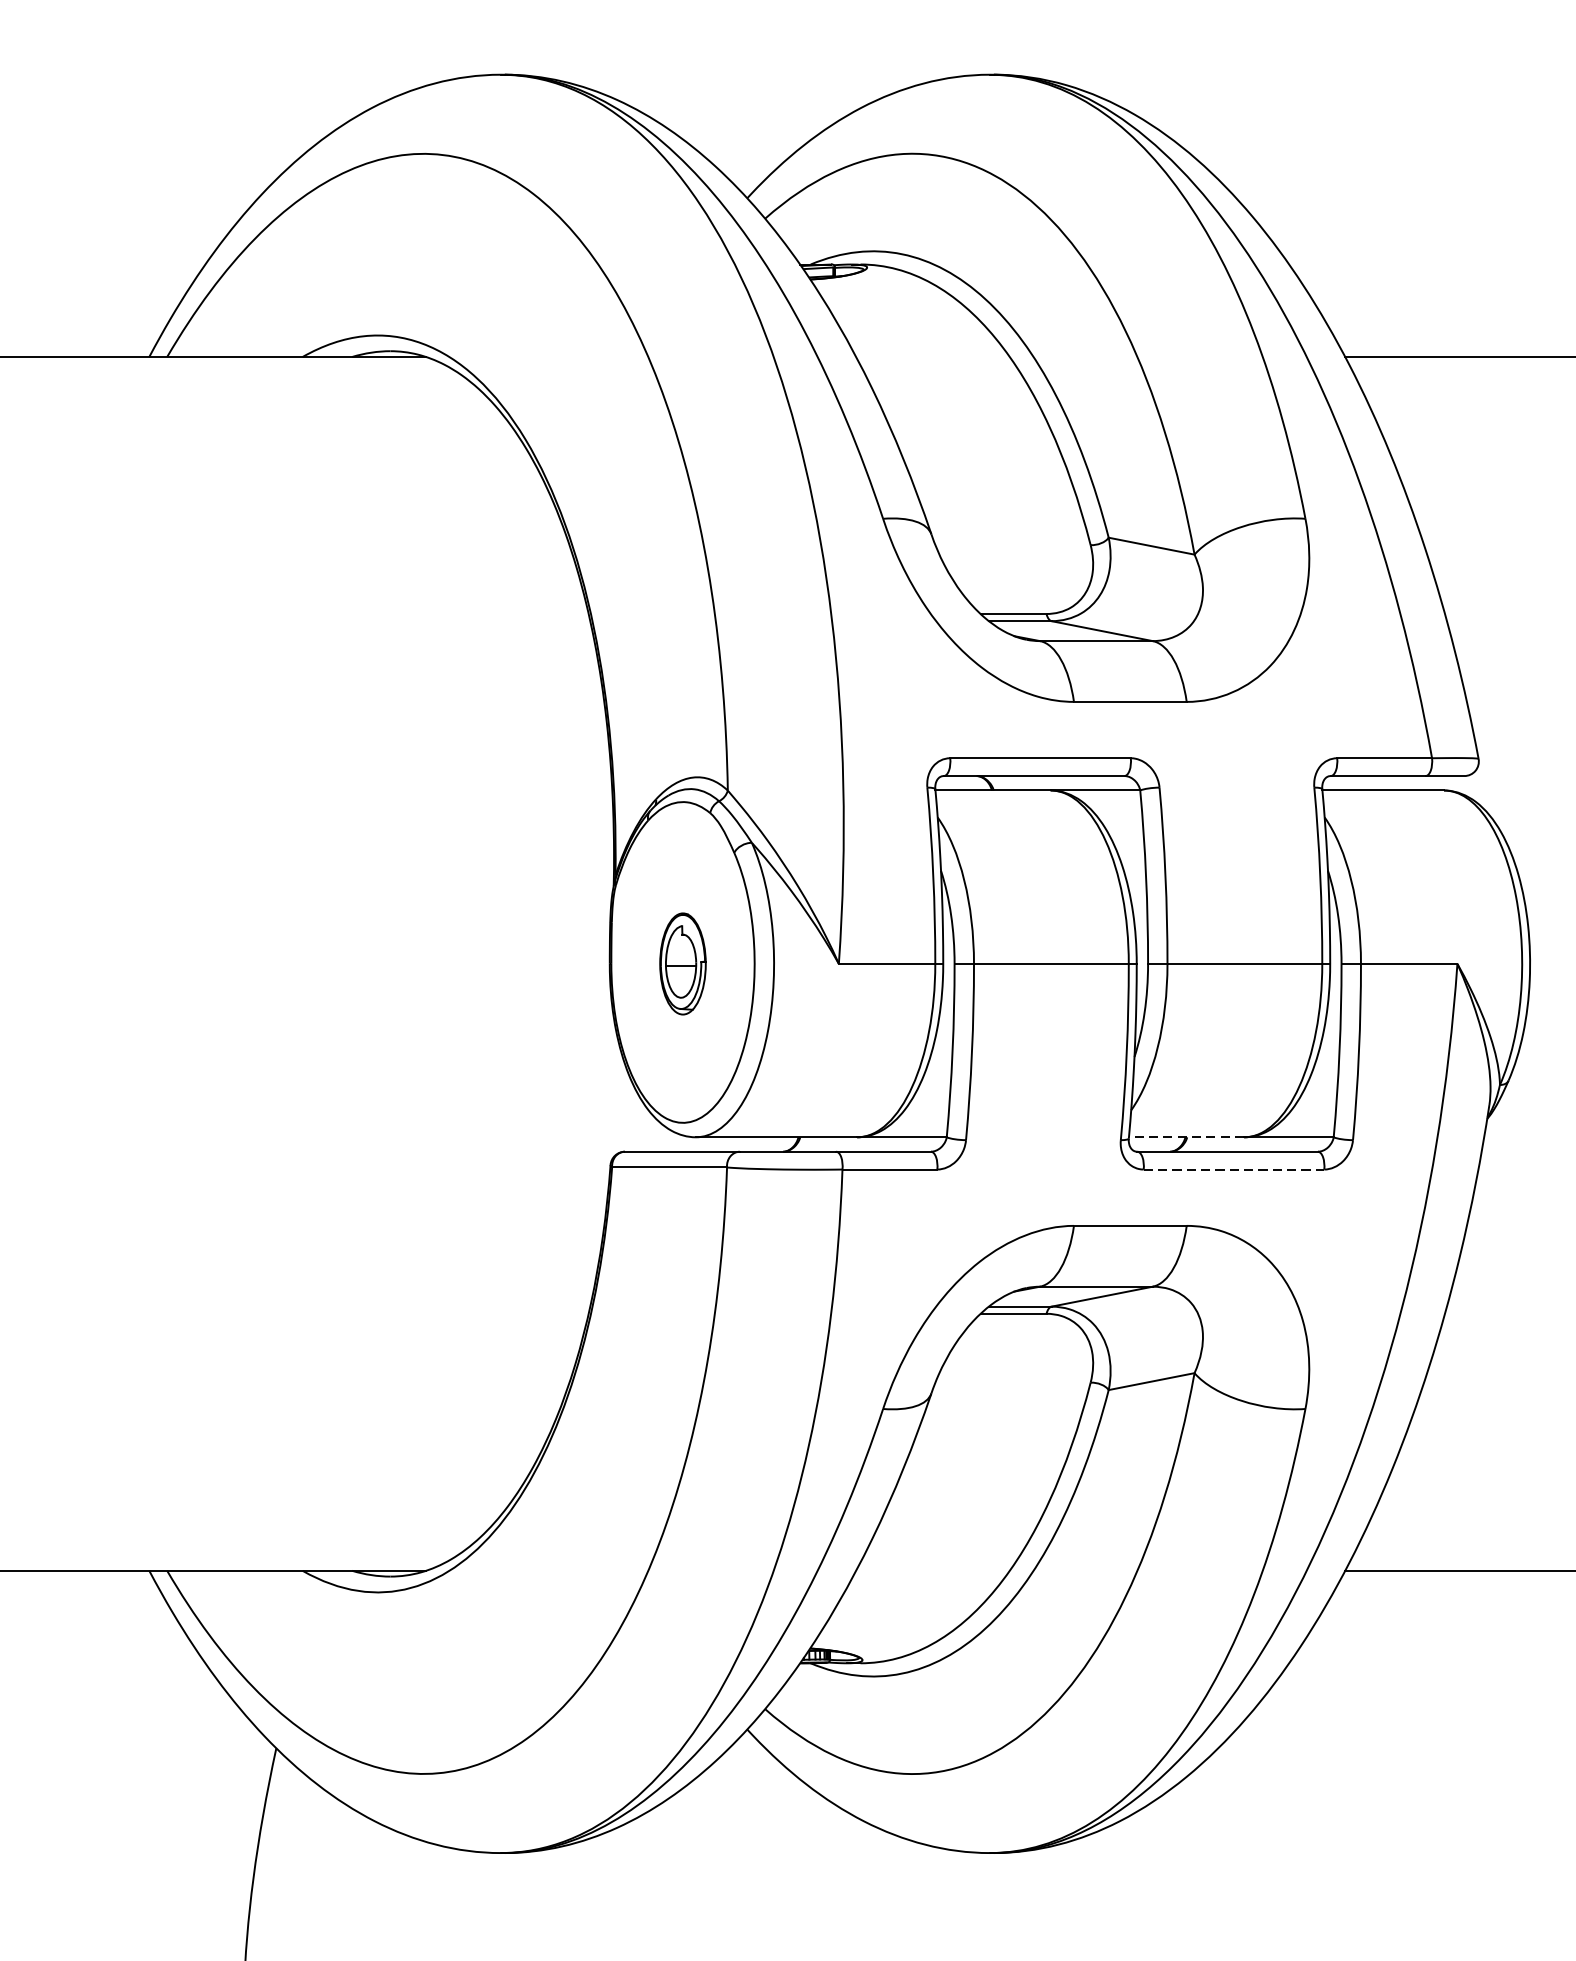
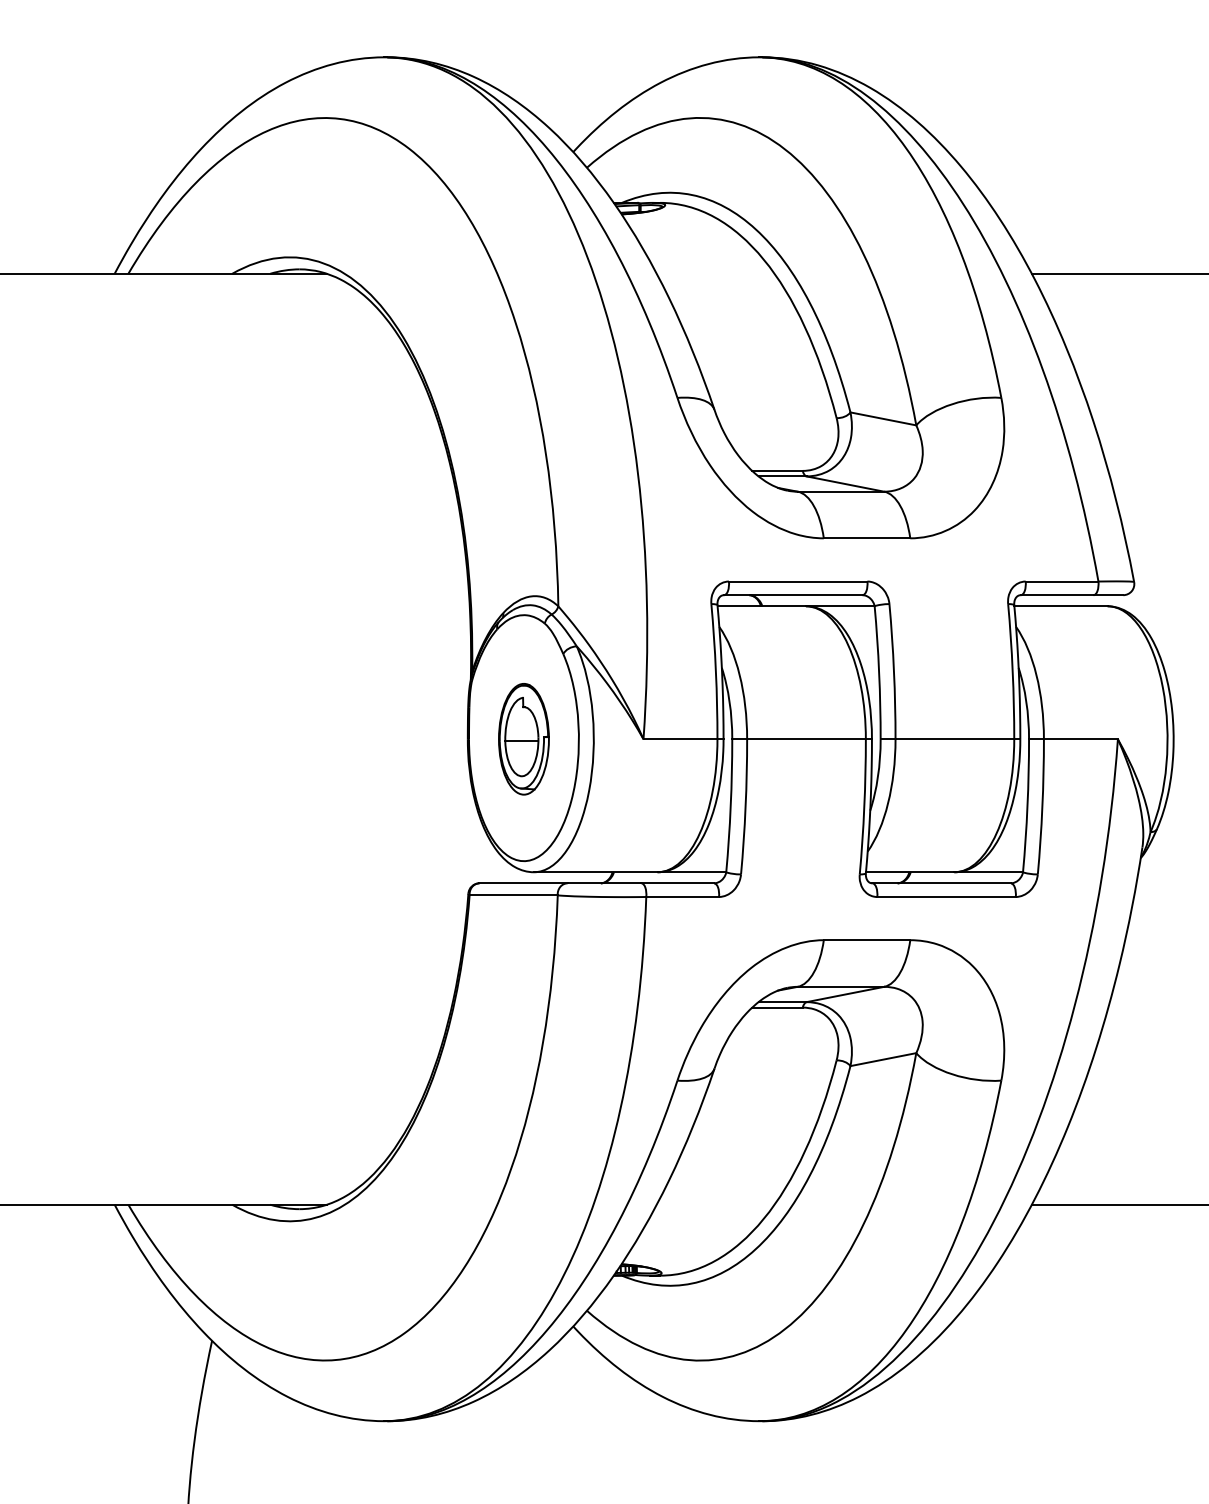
part: (682, 964) -> (523, 739), size x1.43
line: (1185, 1137) -> (909, 872), dashed -> solid
line: (1235, 1168) -> (947, 896), dashed -> solid

